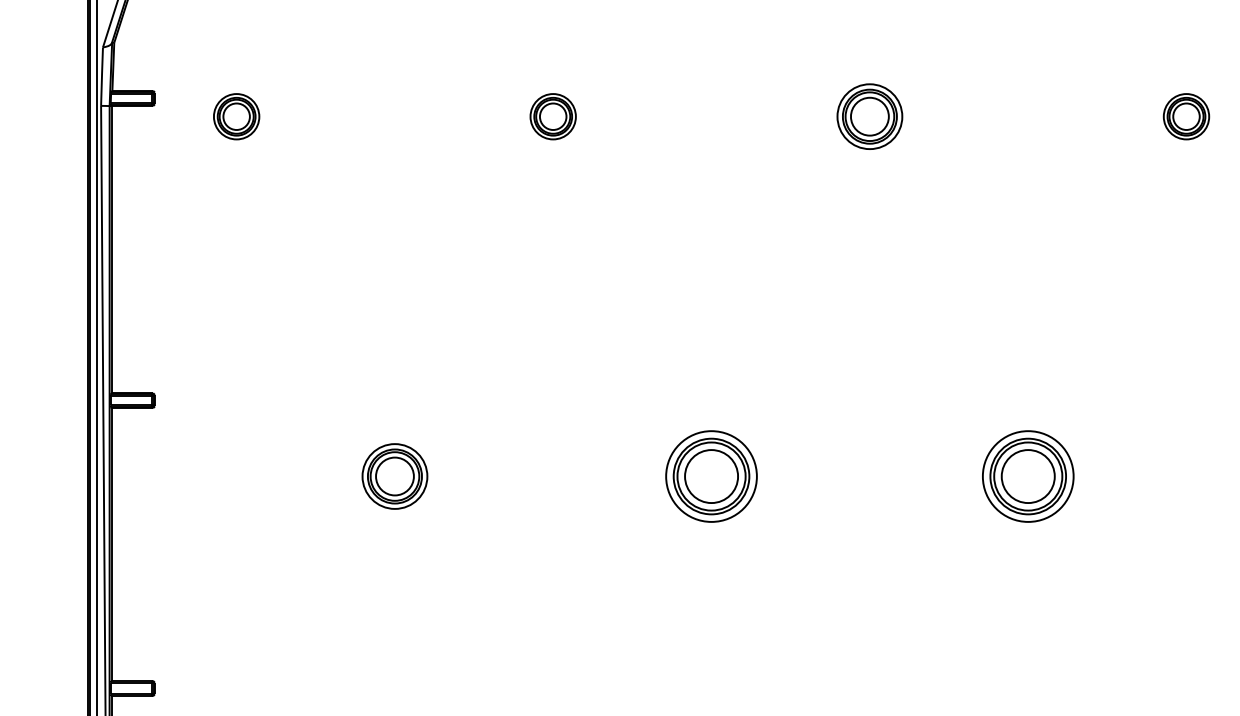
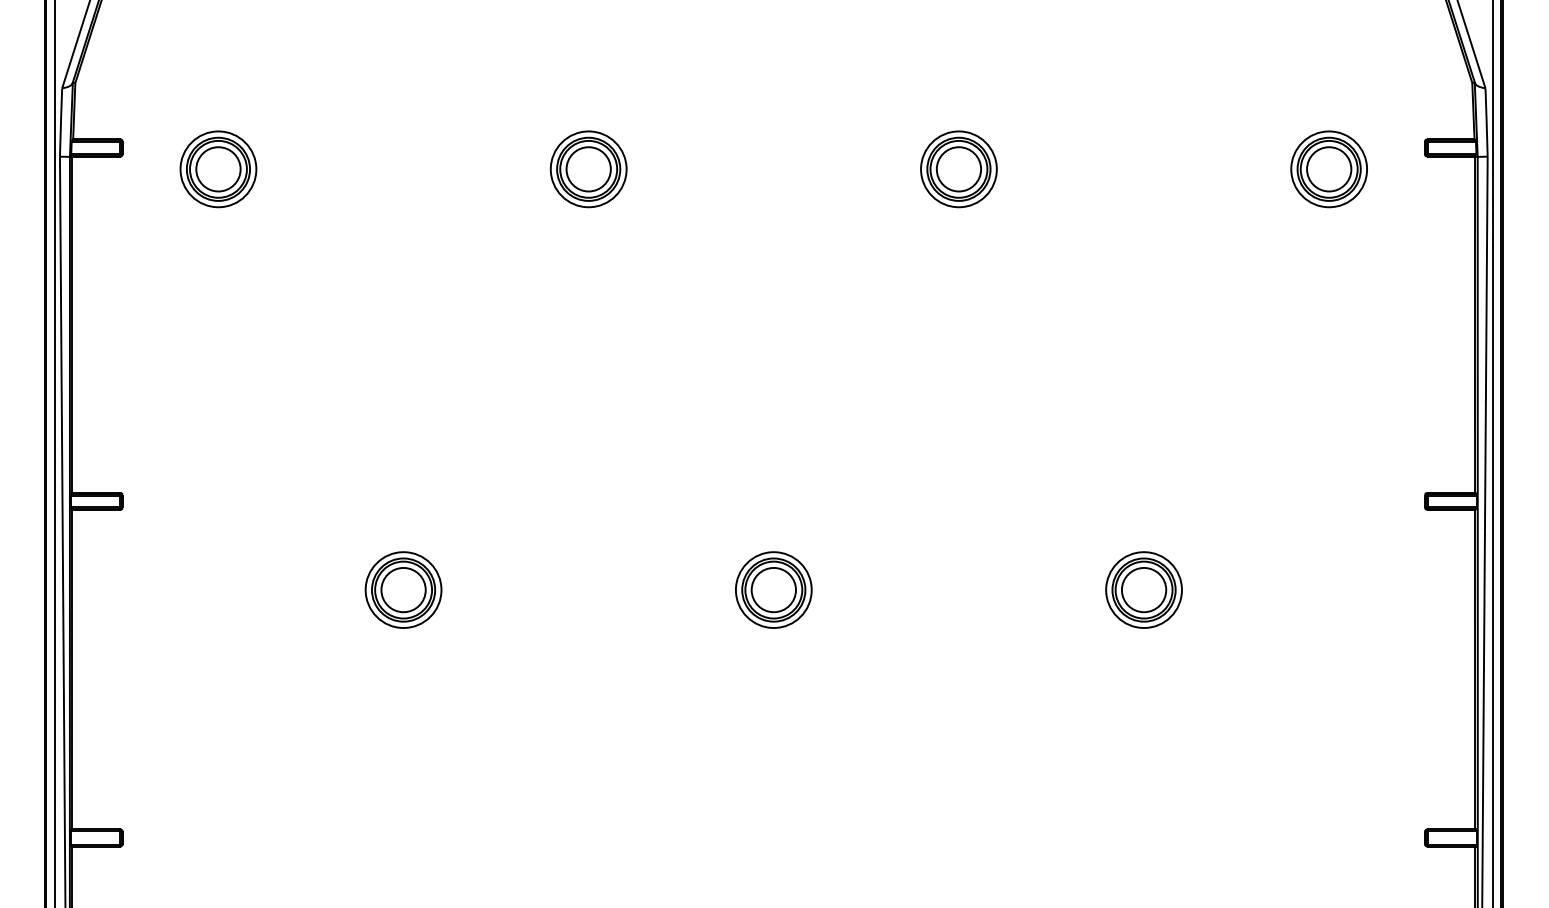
part: (236, 116) -> (218, 169), size x1.43
part: (553, 116) -> (588, 169), size x1.43
part: (1185, 116) -> (1328, 169), size x1.43
part: (711, 476) -> (773, 589), size x0.71
part: (1027, 476) -> (1143, 589), size x0.71

